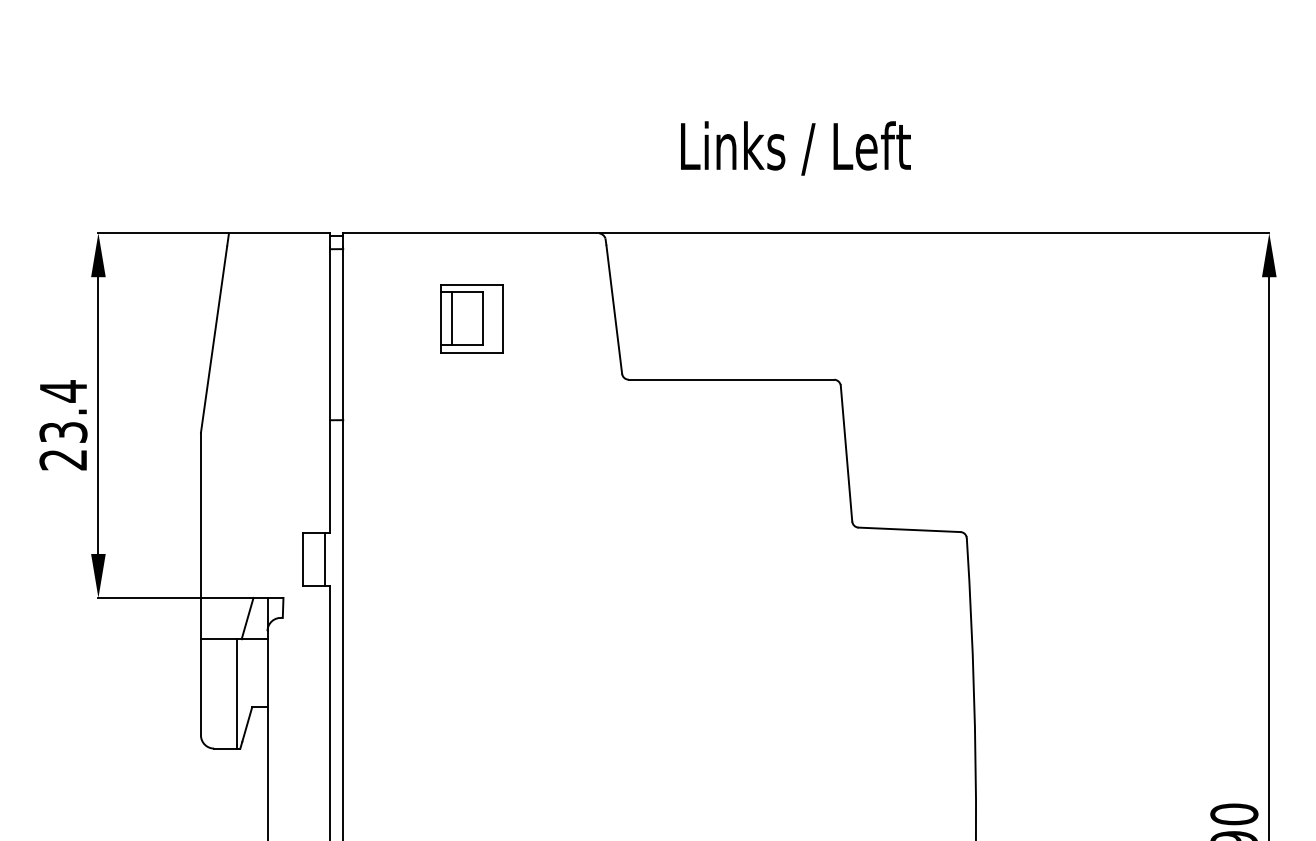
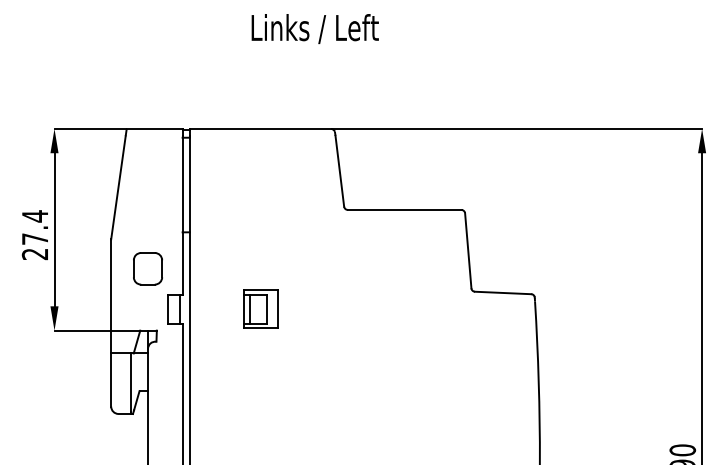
text: (794, 147) -> (314, 28), moved
part: (470, 317) -> (260, 308), moved
text: (62, 431) -> (34, 238), 23.4 -> 27.4
part: (266, 485) -> (147, 268), added

